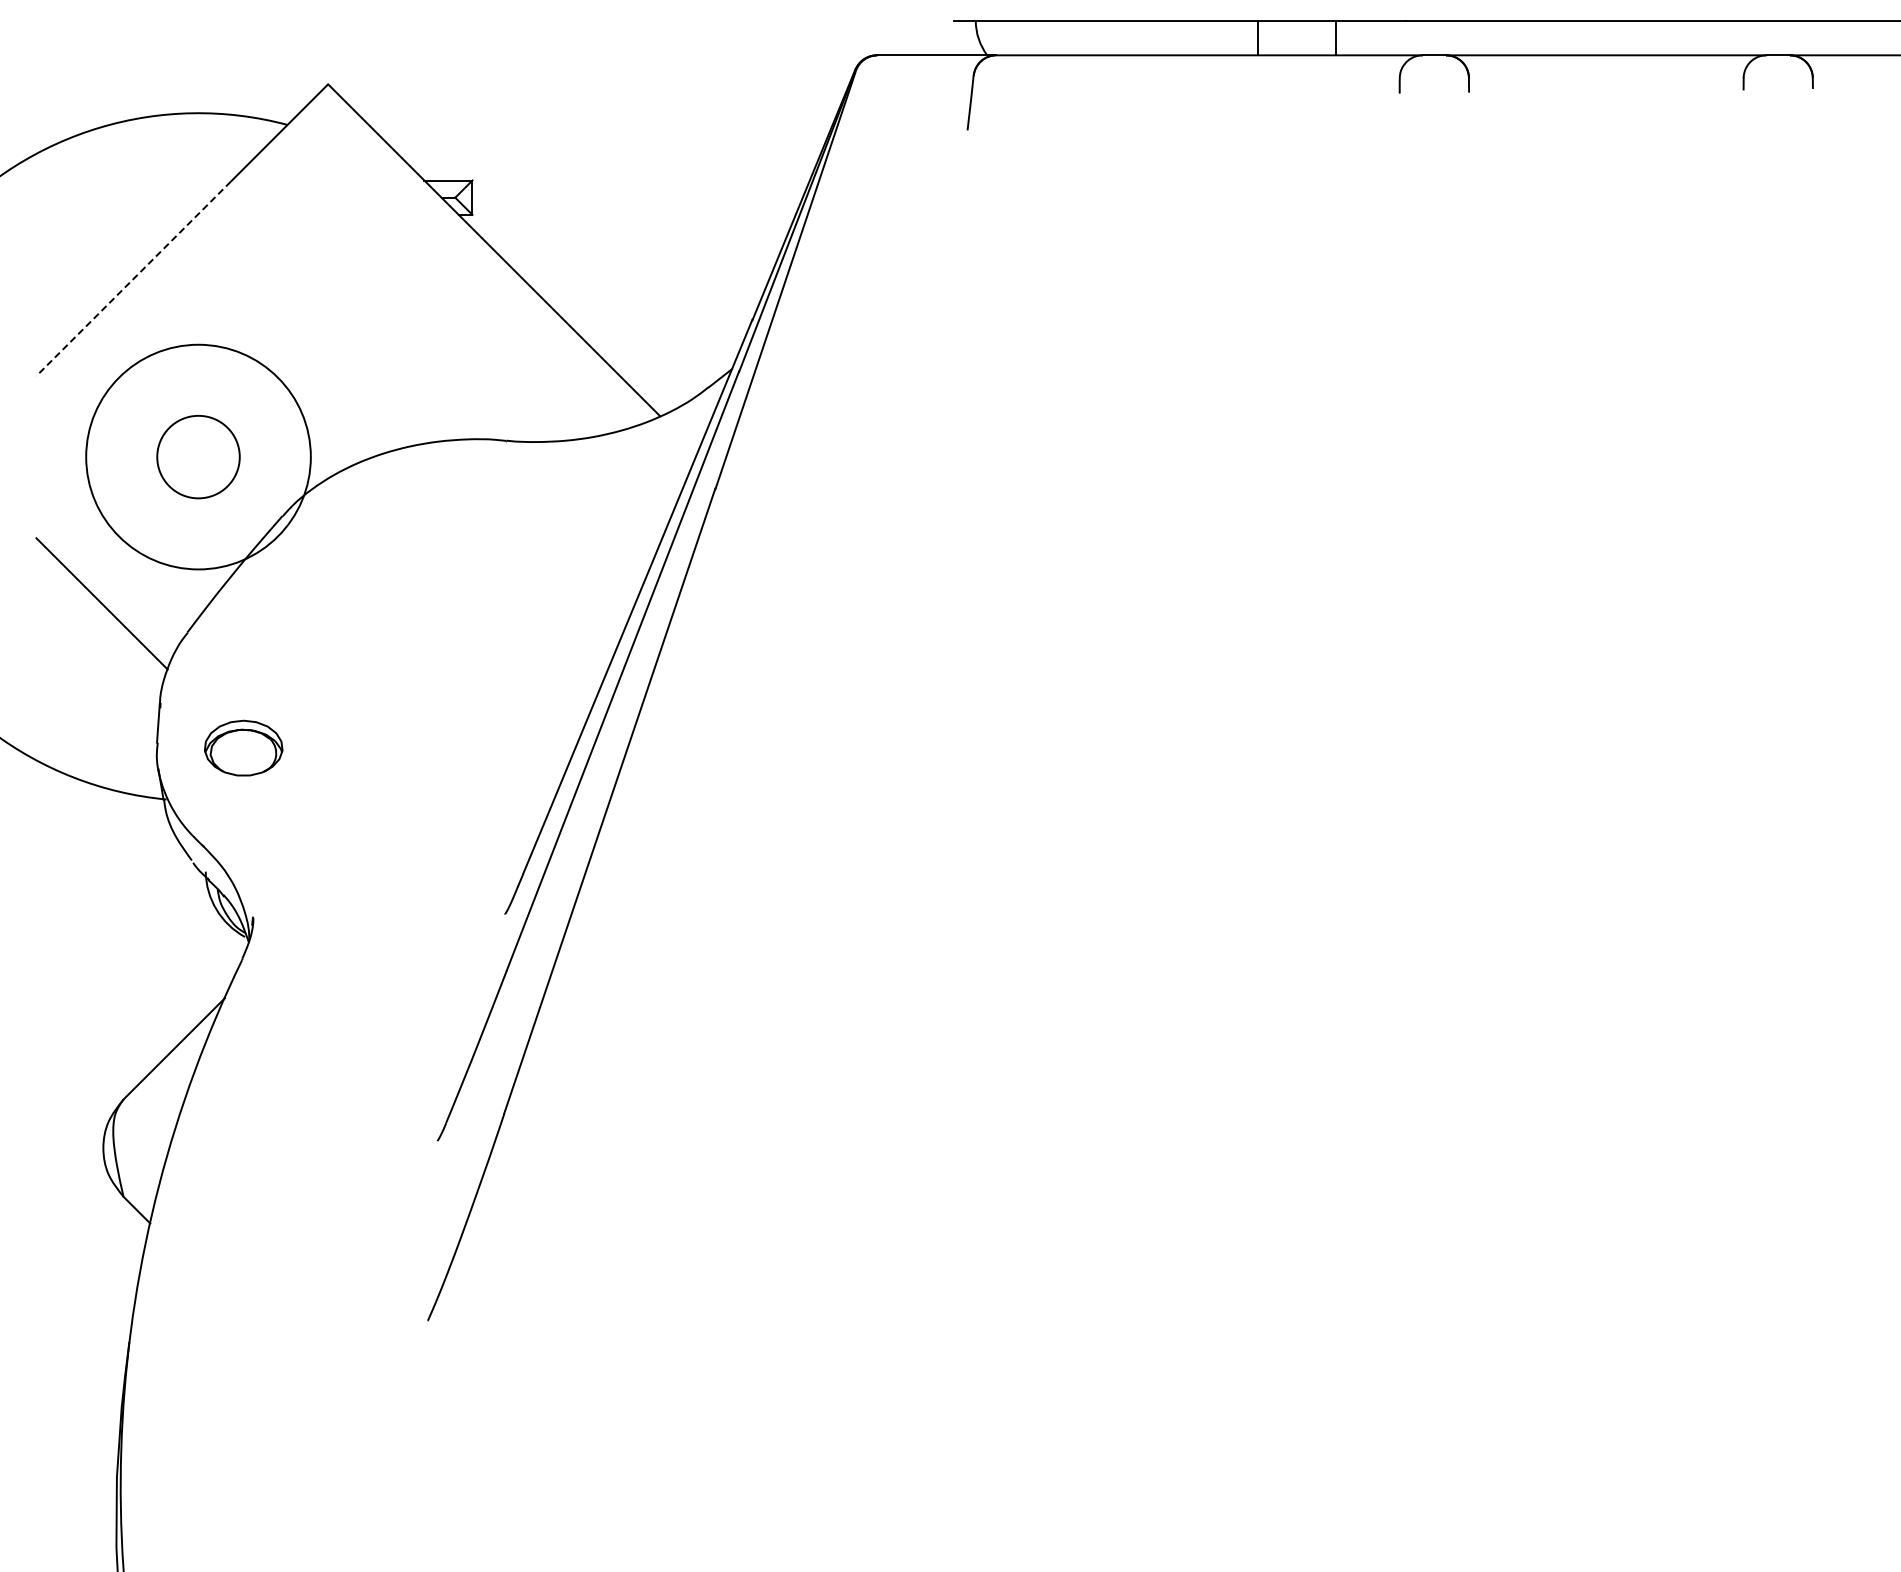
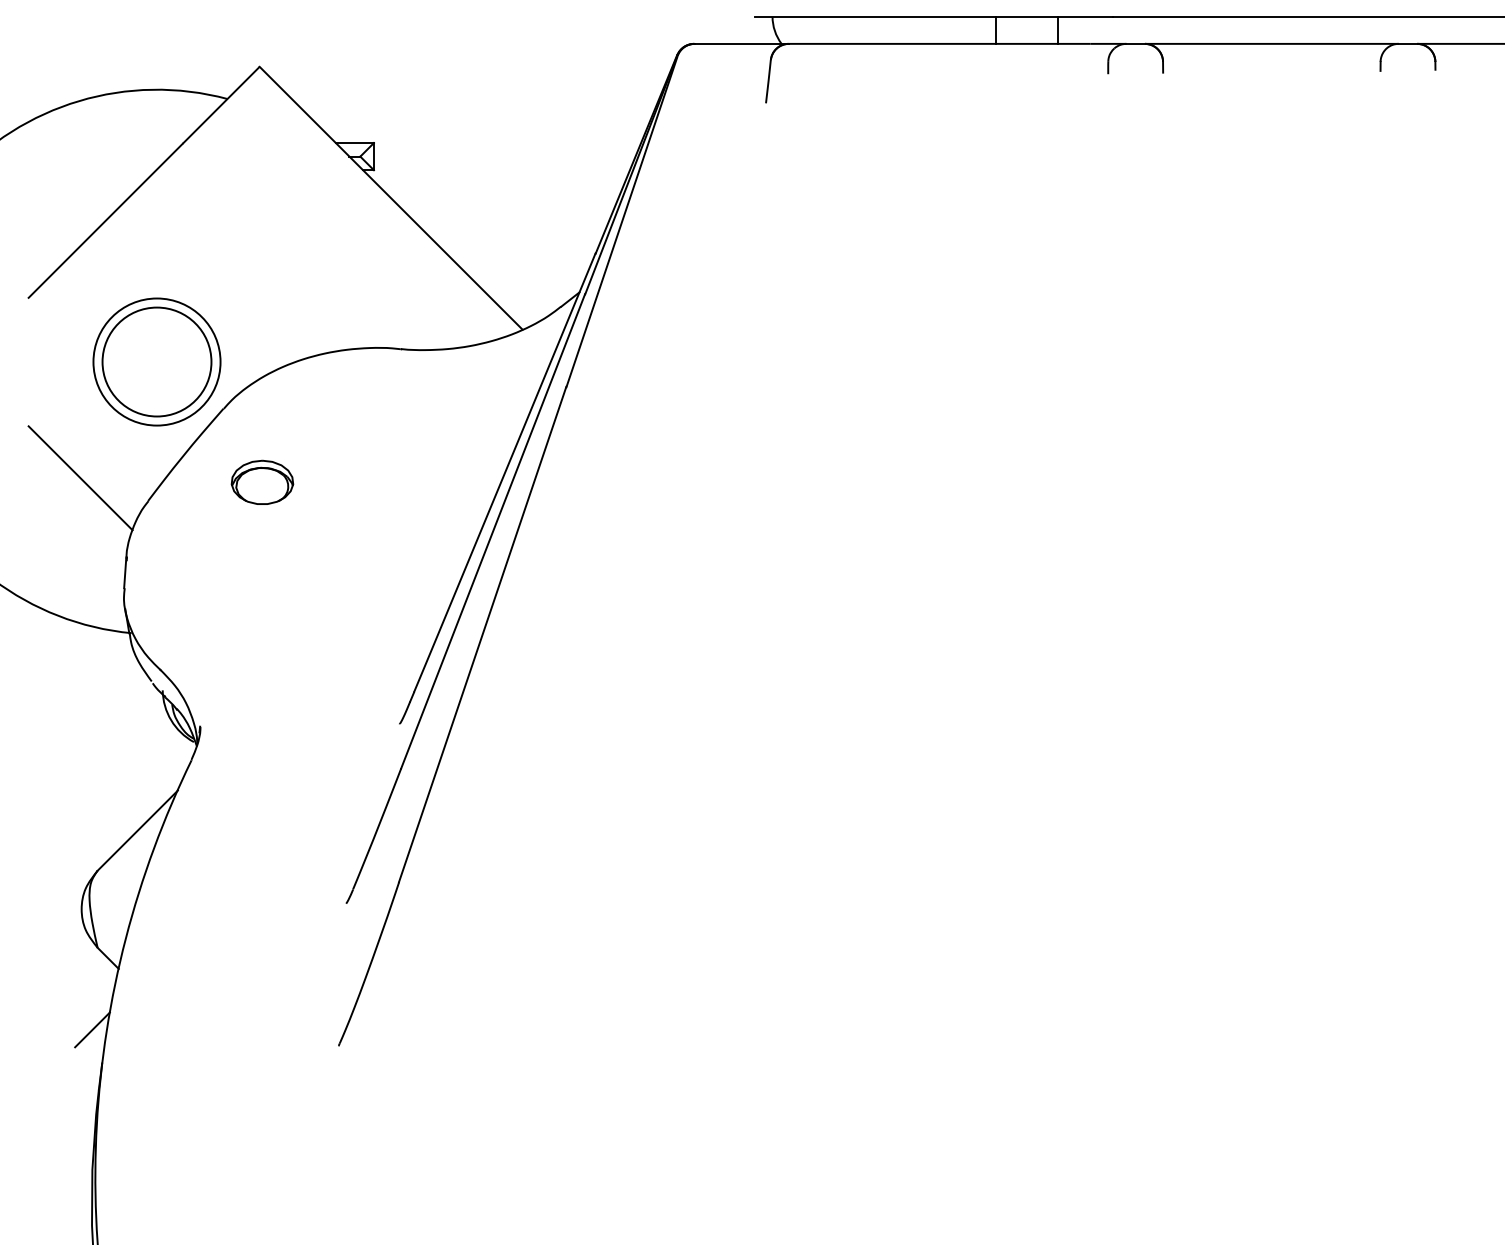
line: (133, 278) -> (105, 220), dashed -> solid
circle: (198, 456) -> (156, 361), size x0.71
circle: (198, 456) -> (156, 361), size x1.67
part: (243, 747) -> (262, 481), moved
line: (117, 1300) -> (92, 1029), added

